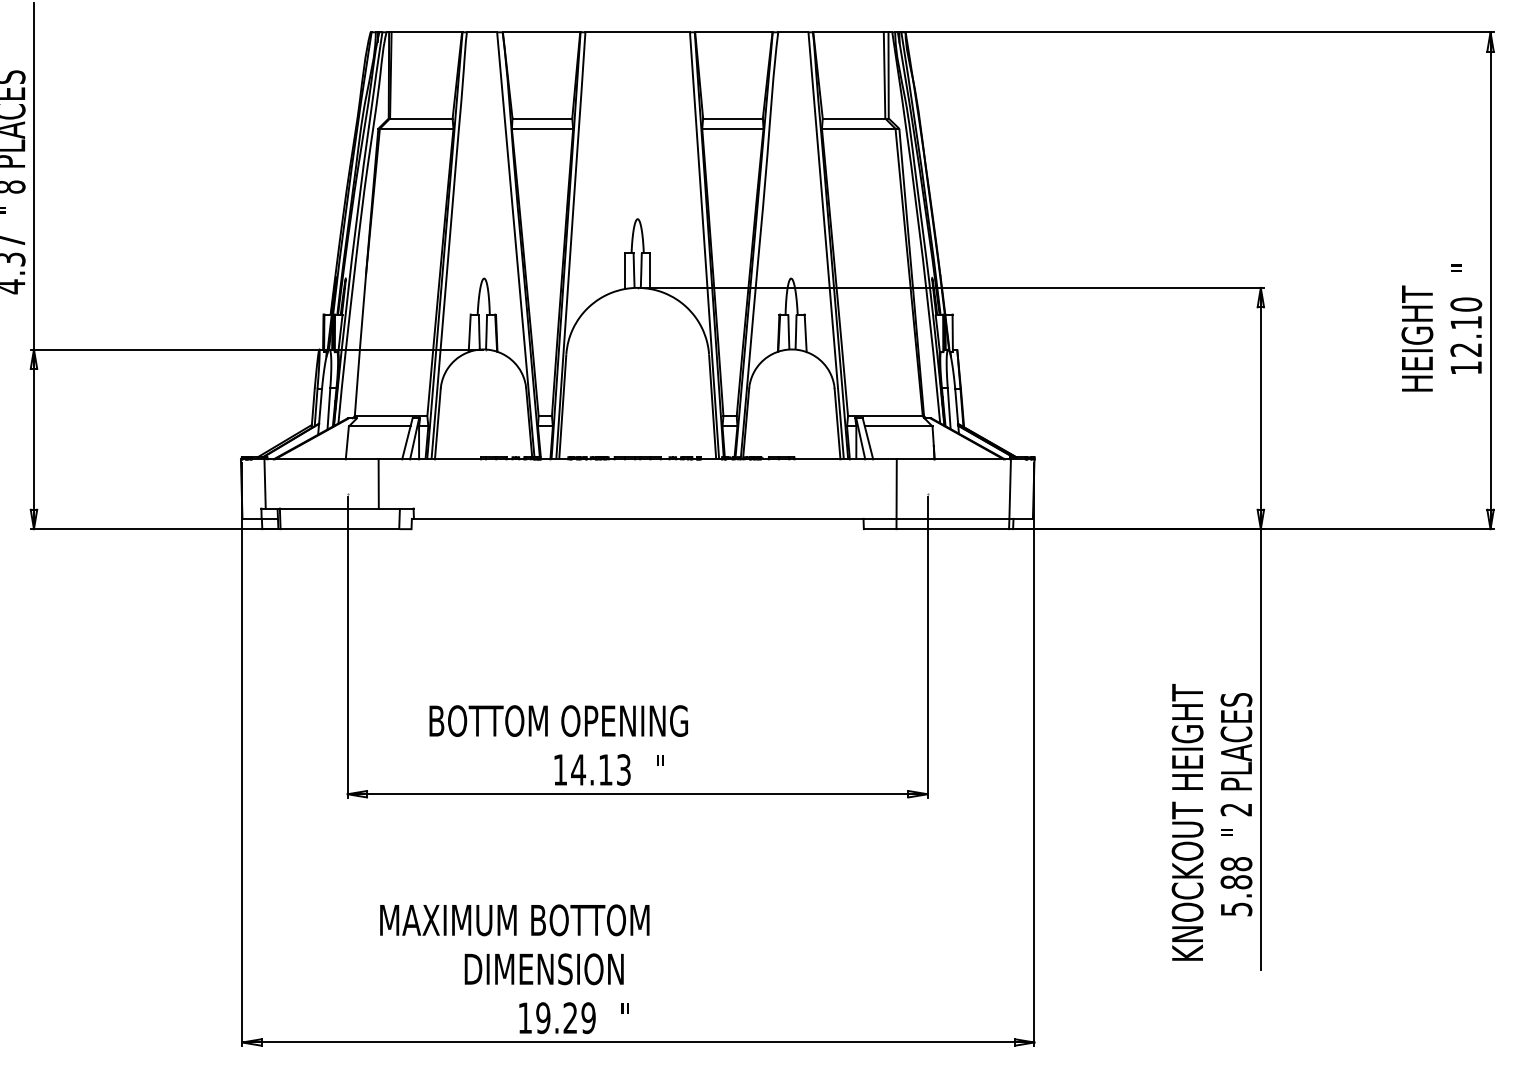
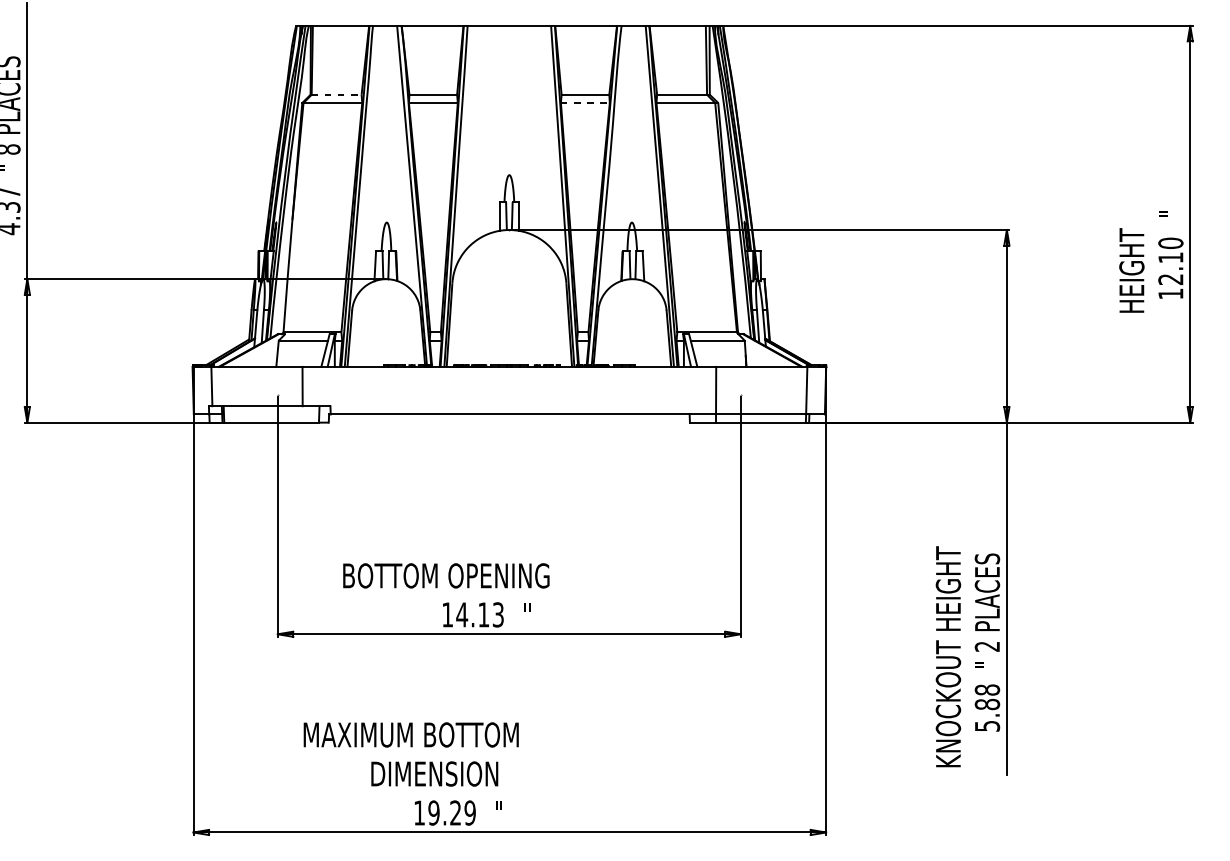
line: (421, 118) -> (336, 94), solid -> dashed
line: (732, 128) -> (585, 102), solid -> dashed

